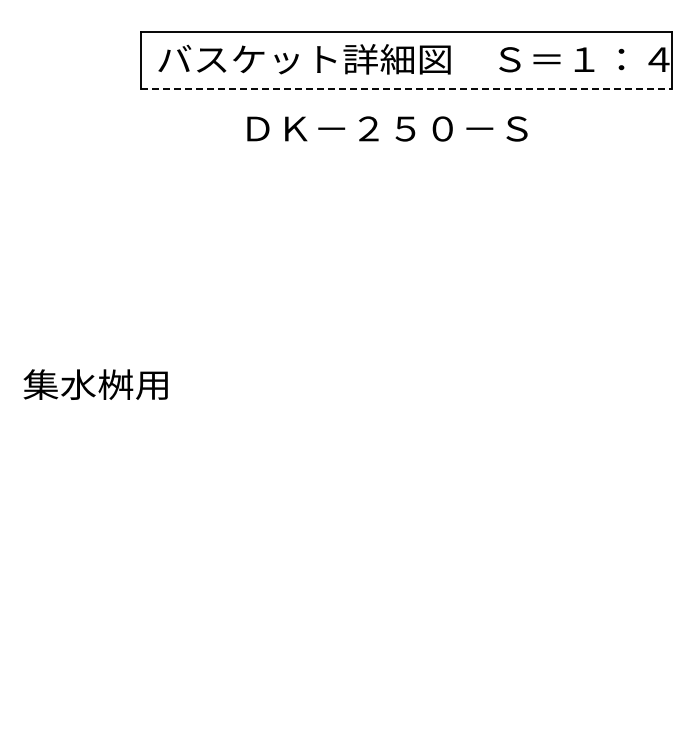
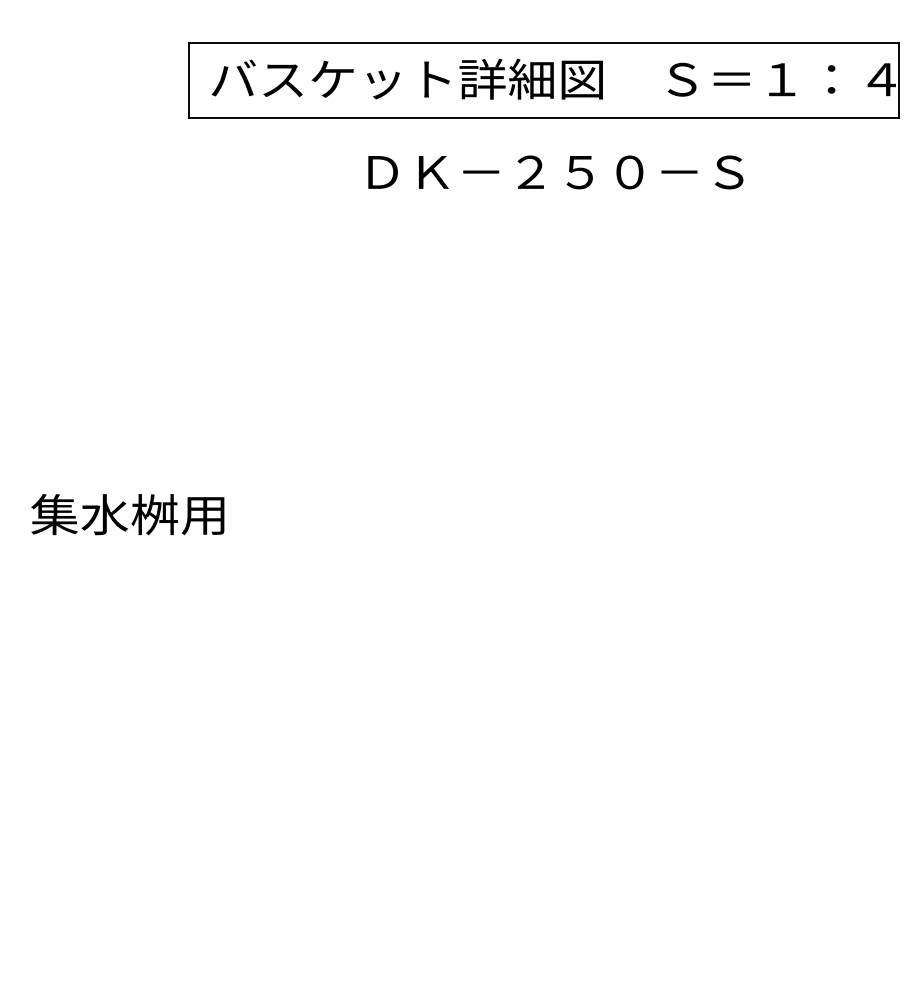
line: (407, 88) -> (545, 118), dashed -> solid
text: (387, 128) -> (555, 171), moved

